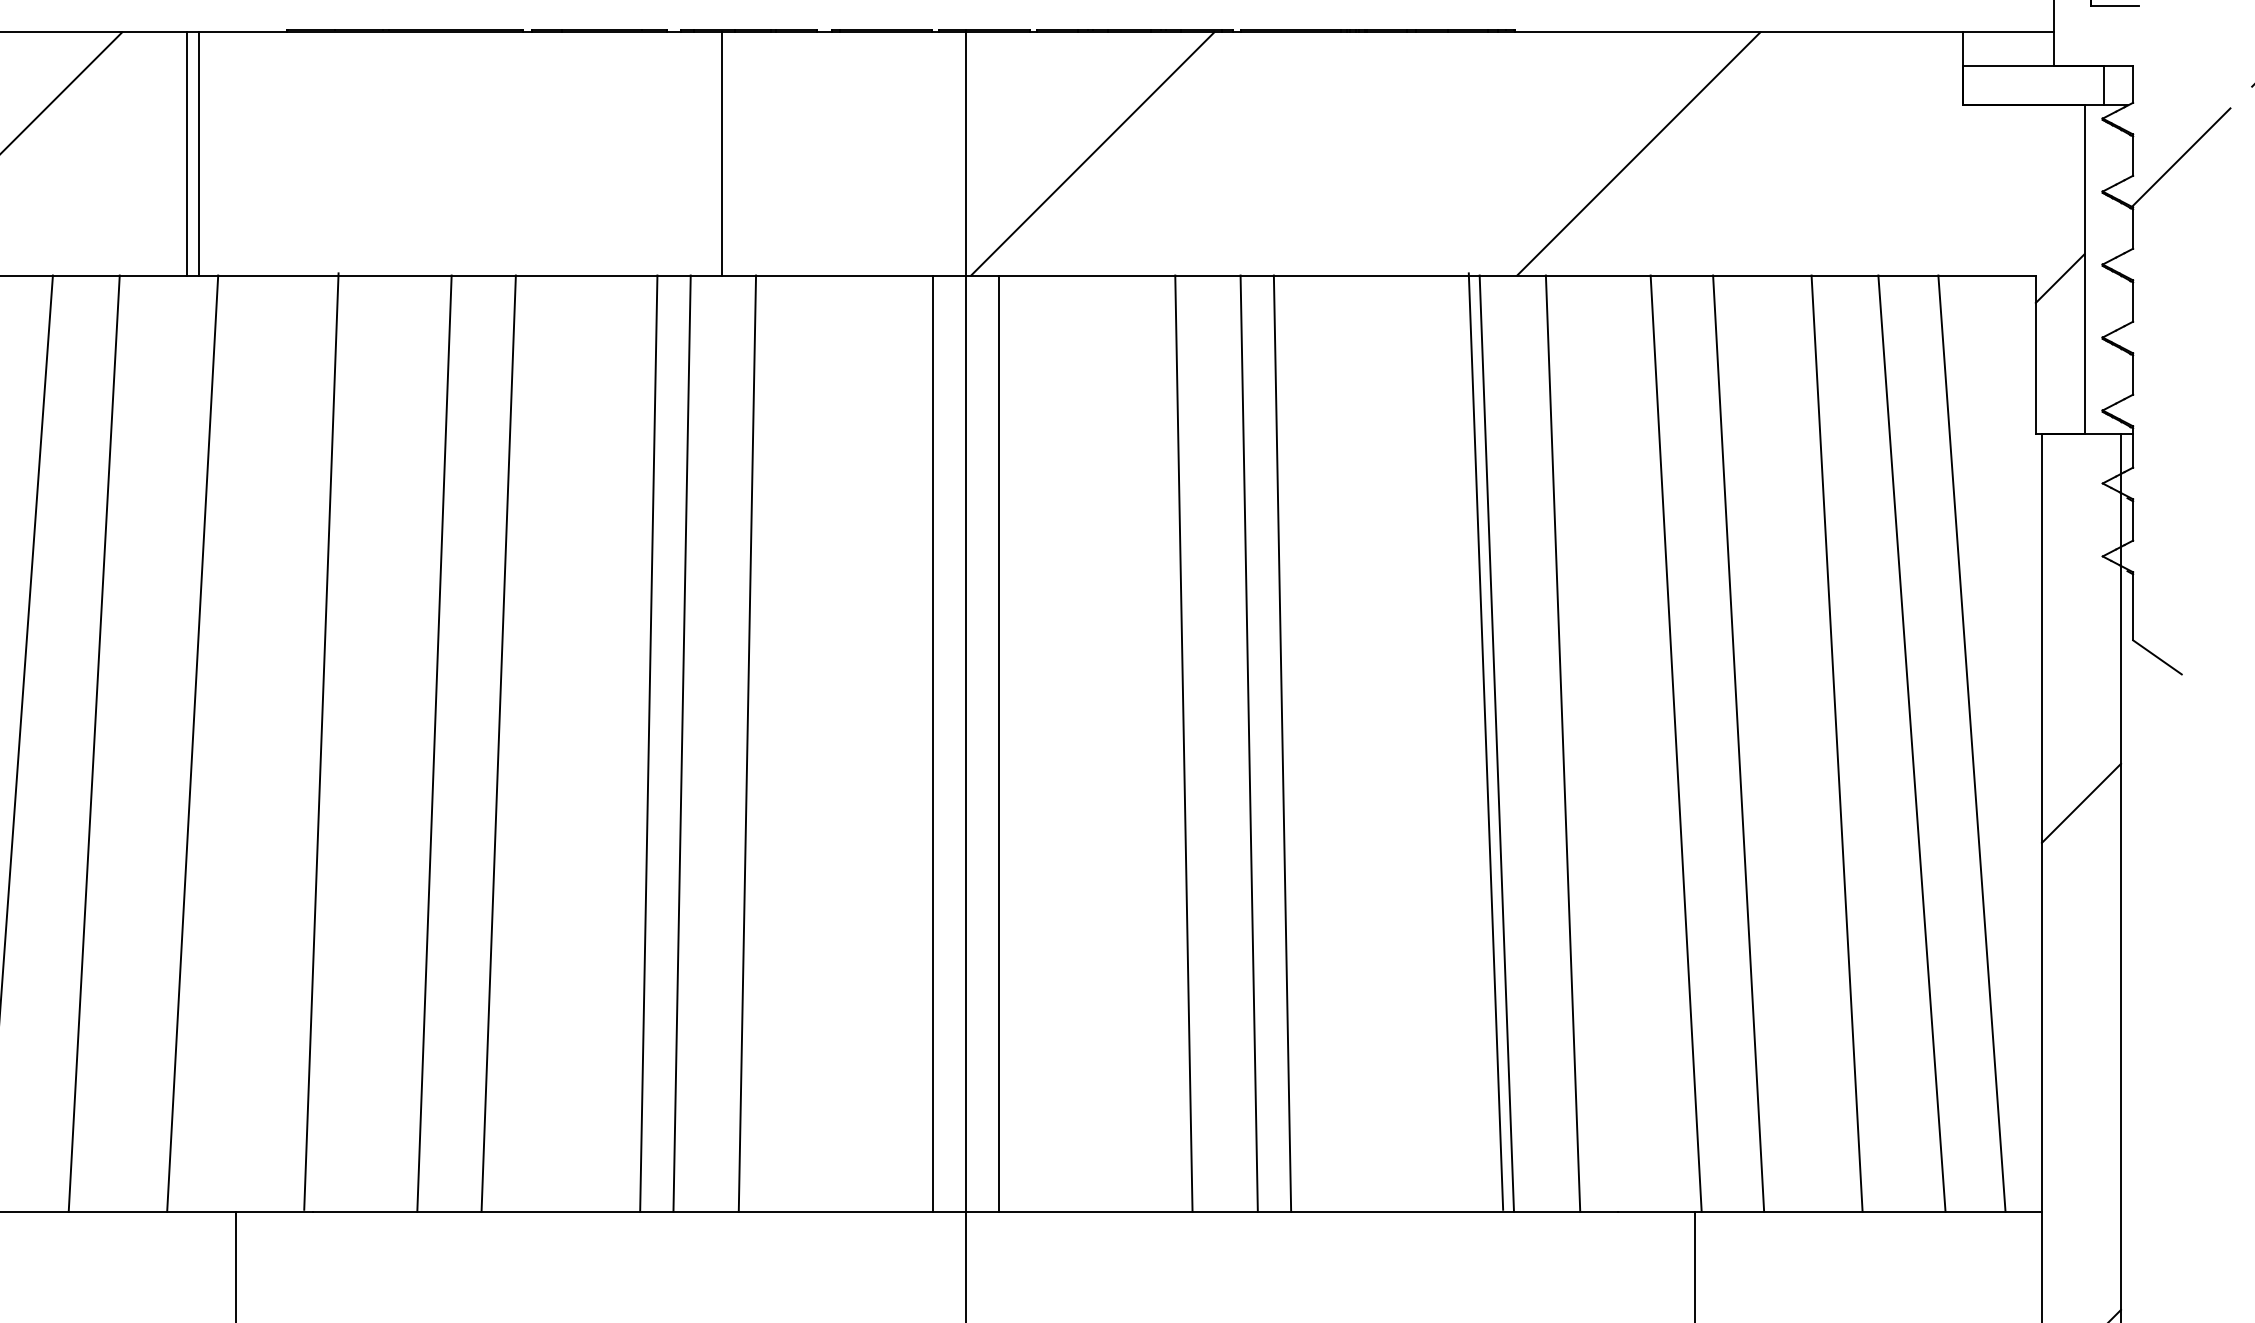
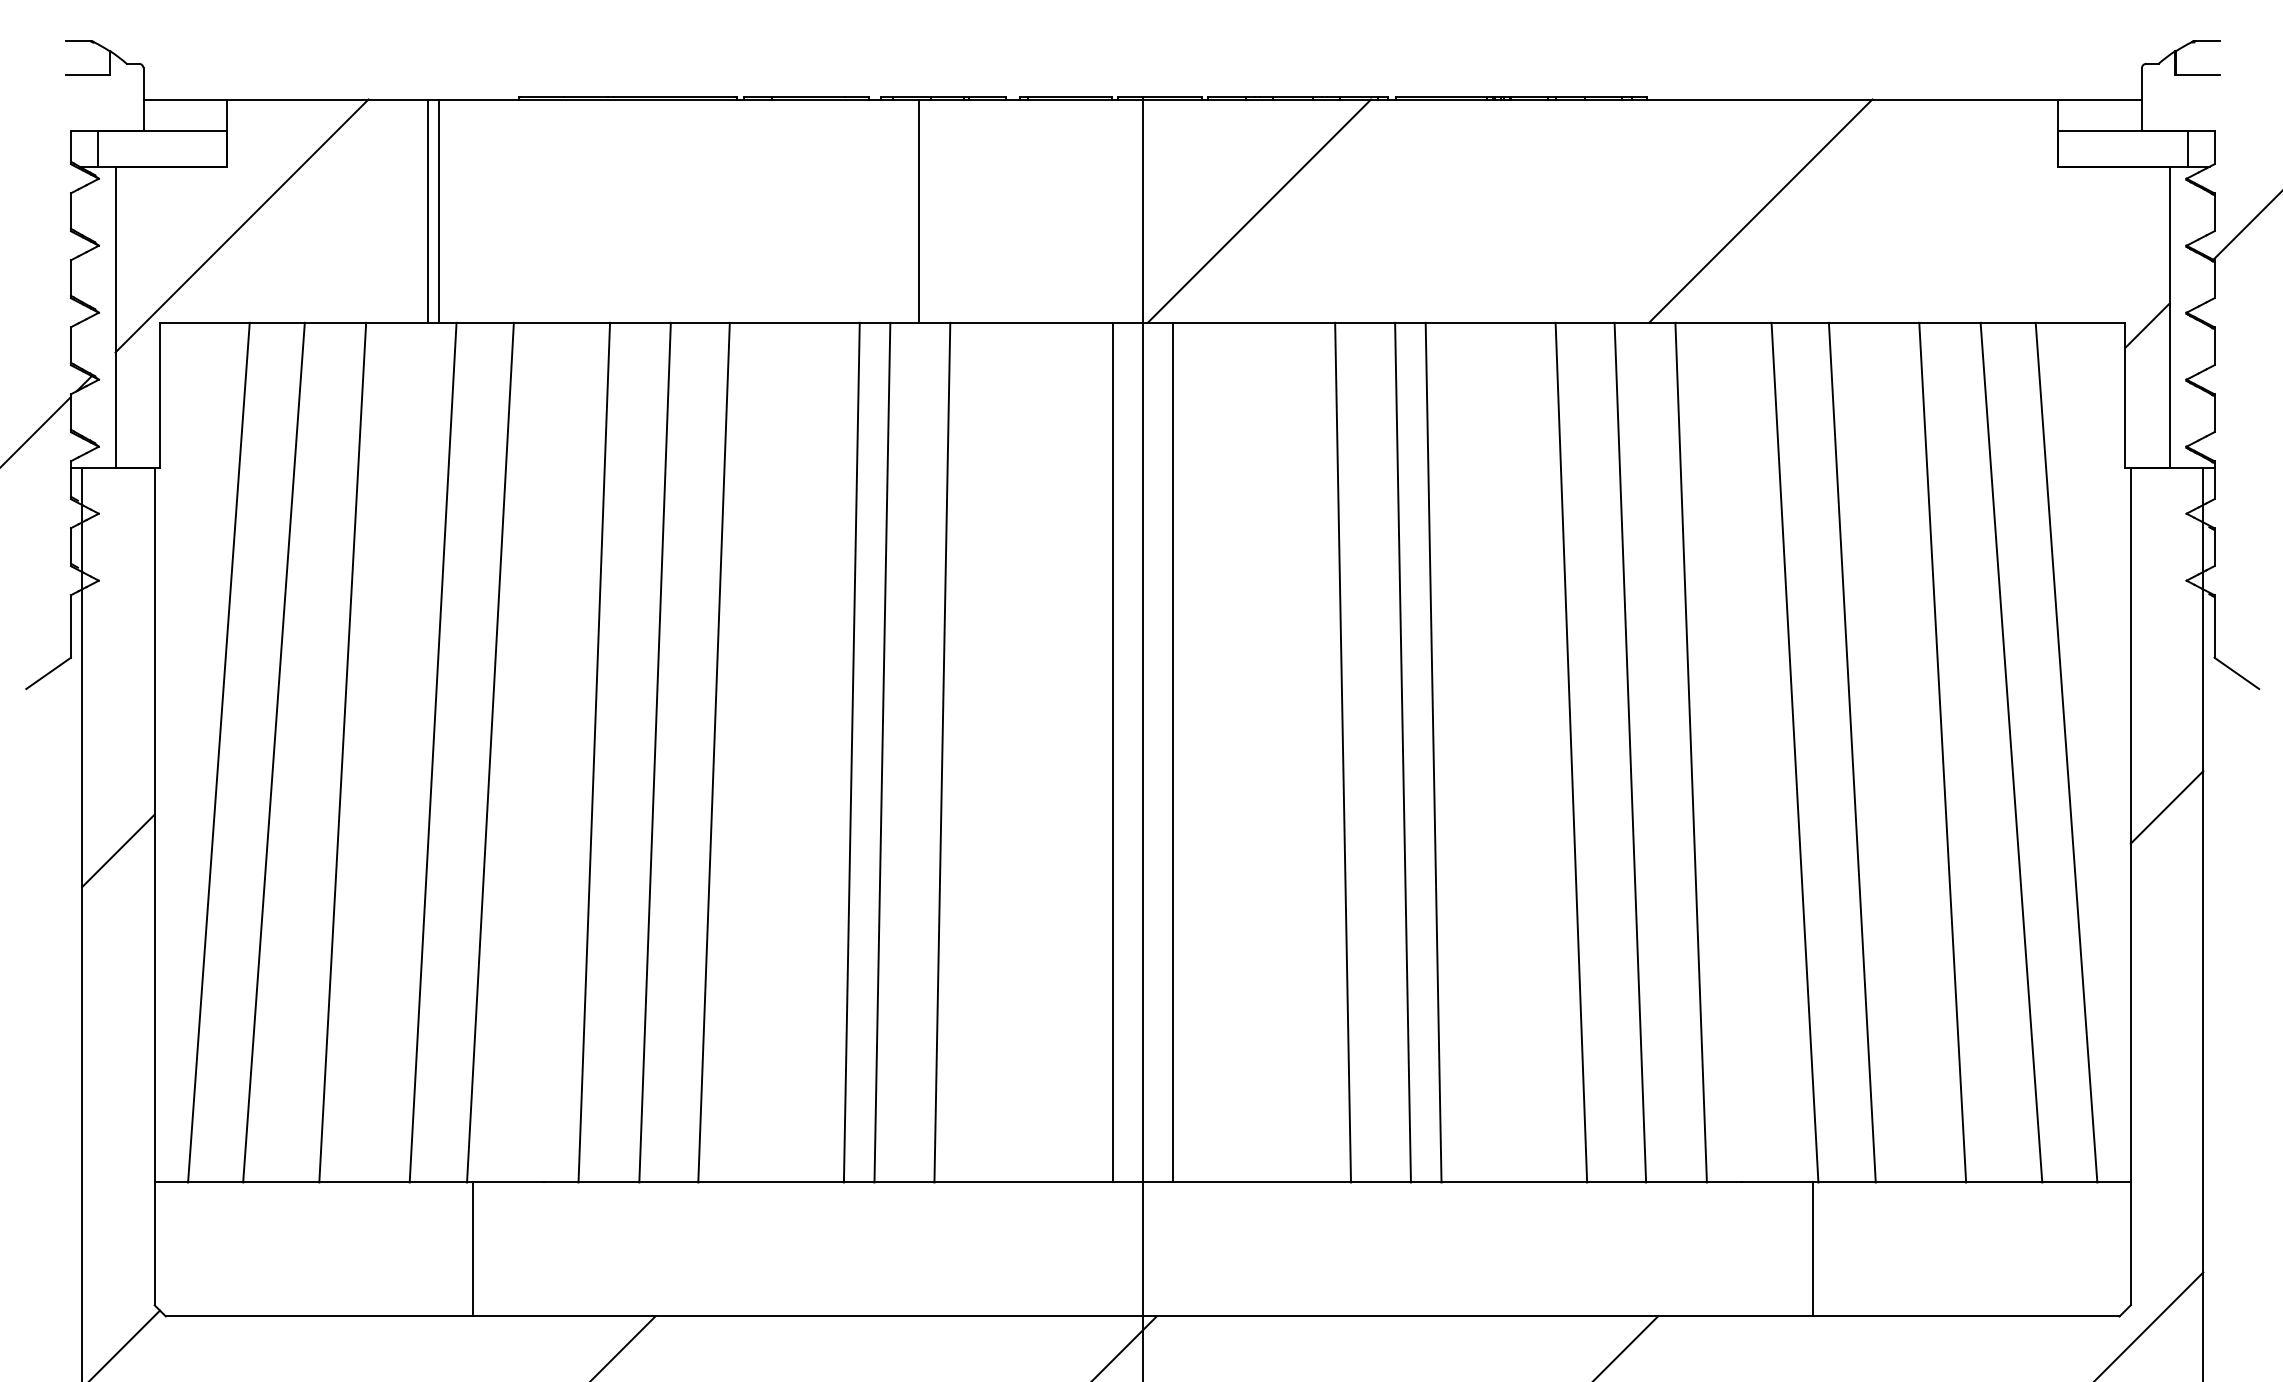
line: (321, 741) -> (594, 752), moved
line: (1486, 741) -> (1571, 752), moved
line: (255, 743) -> (490, 752), added

